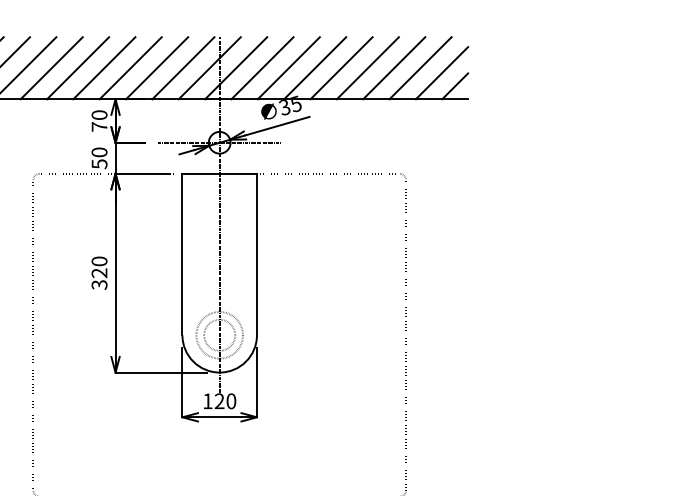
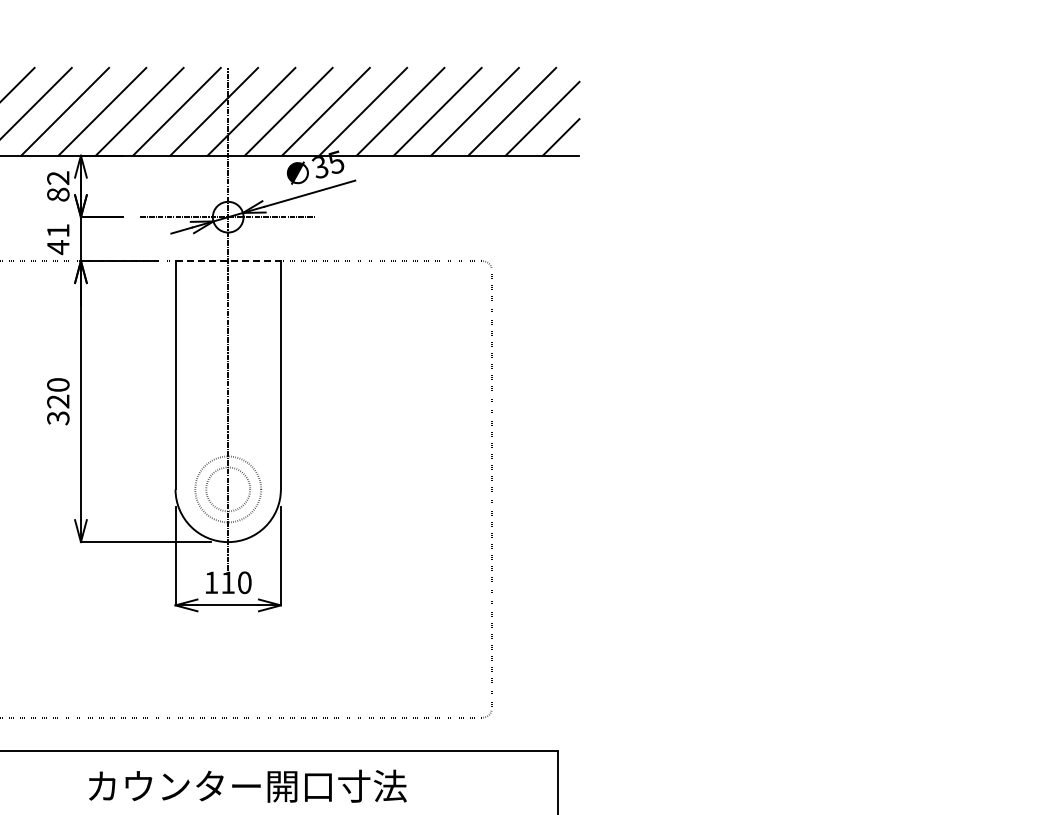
text: (99, 121) -> (58, 186), 70 -> 82
text: (99, 158) -> (58, 239), 50 -> 41
line: (219, 174) -> (228, 261), solid -> dashed
text: (219, 401) -> (227, 582), 120 -> 110

